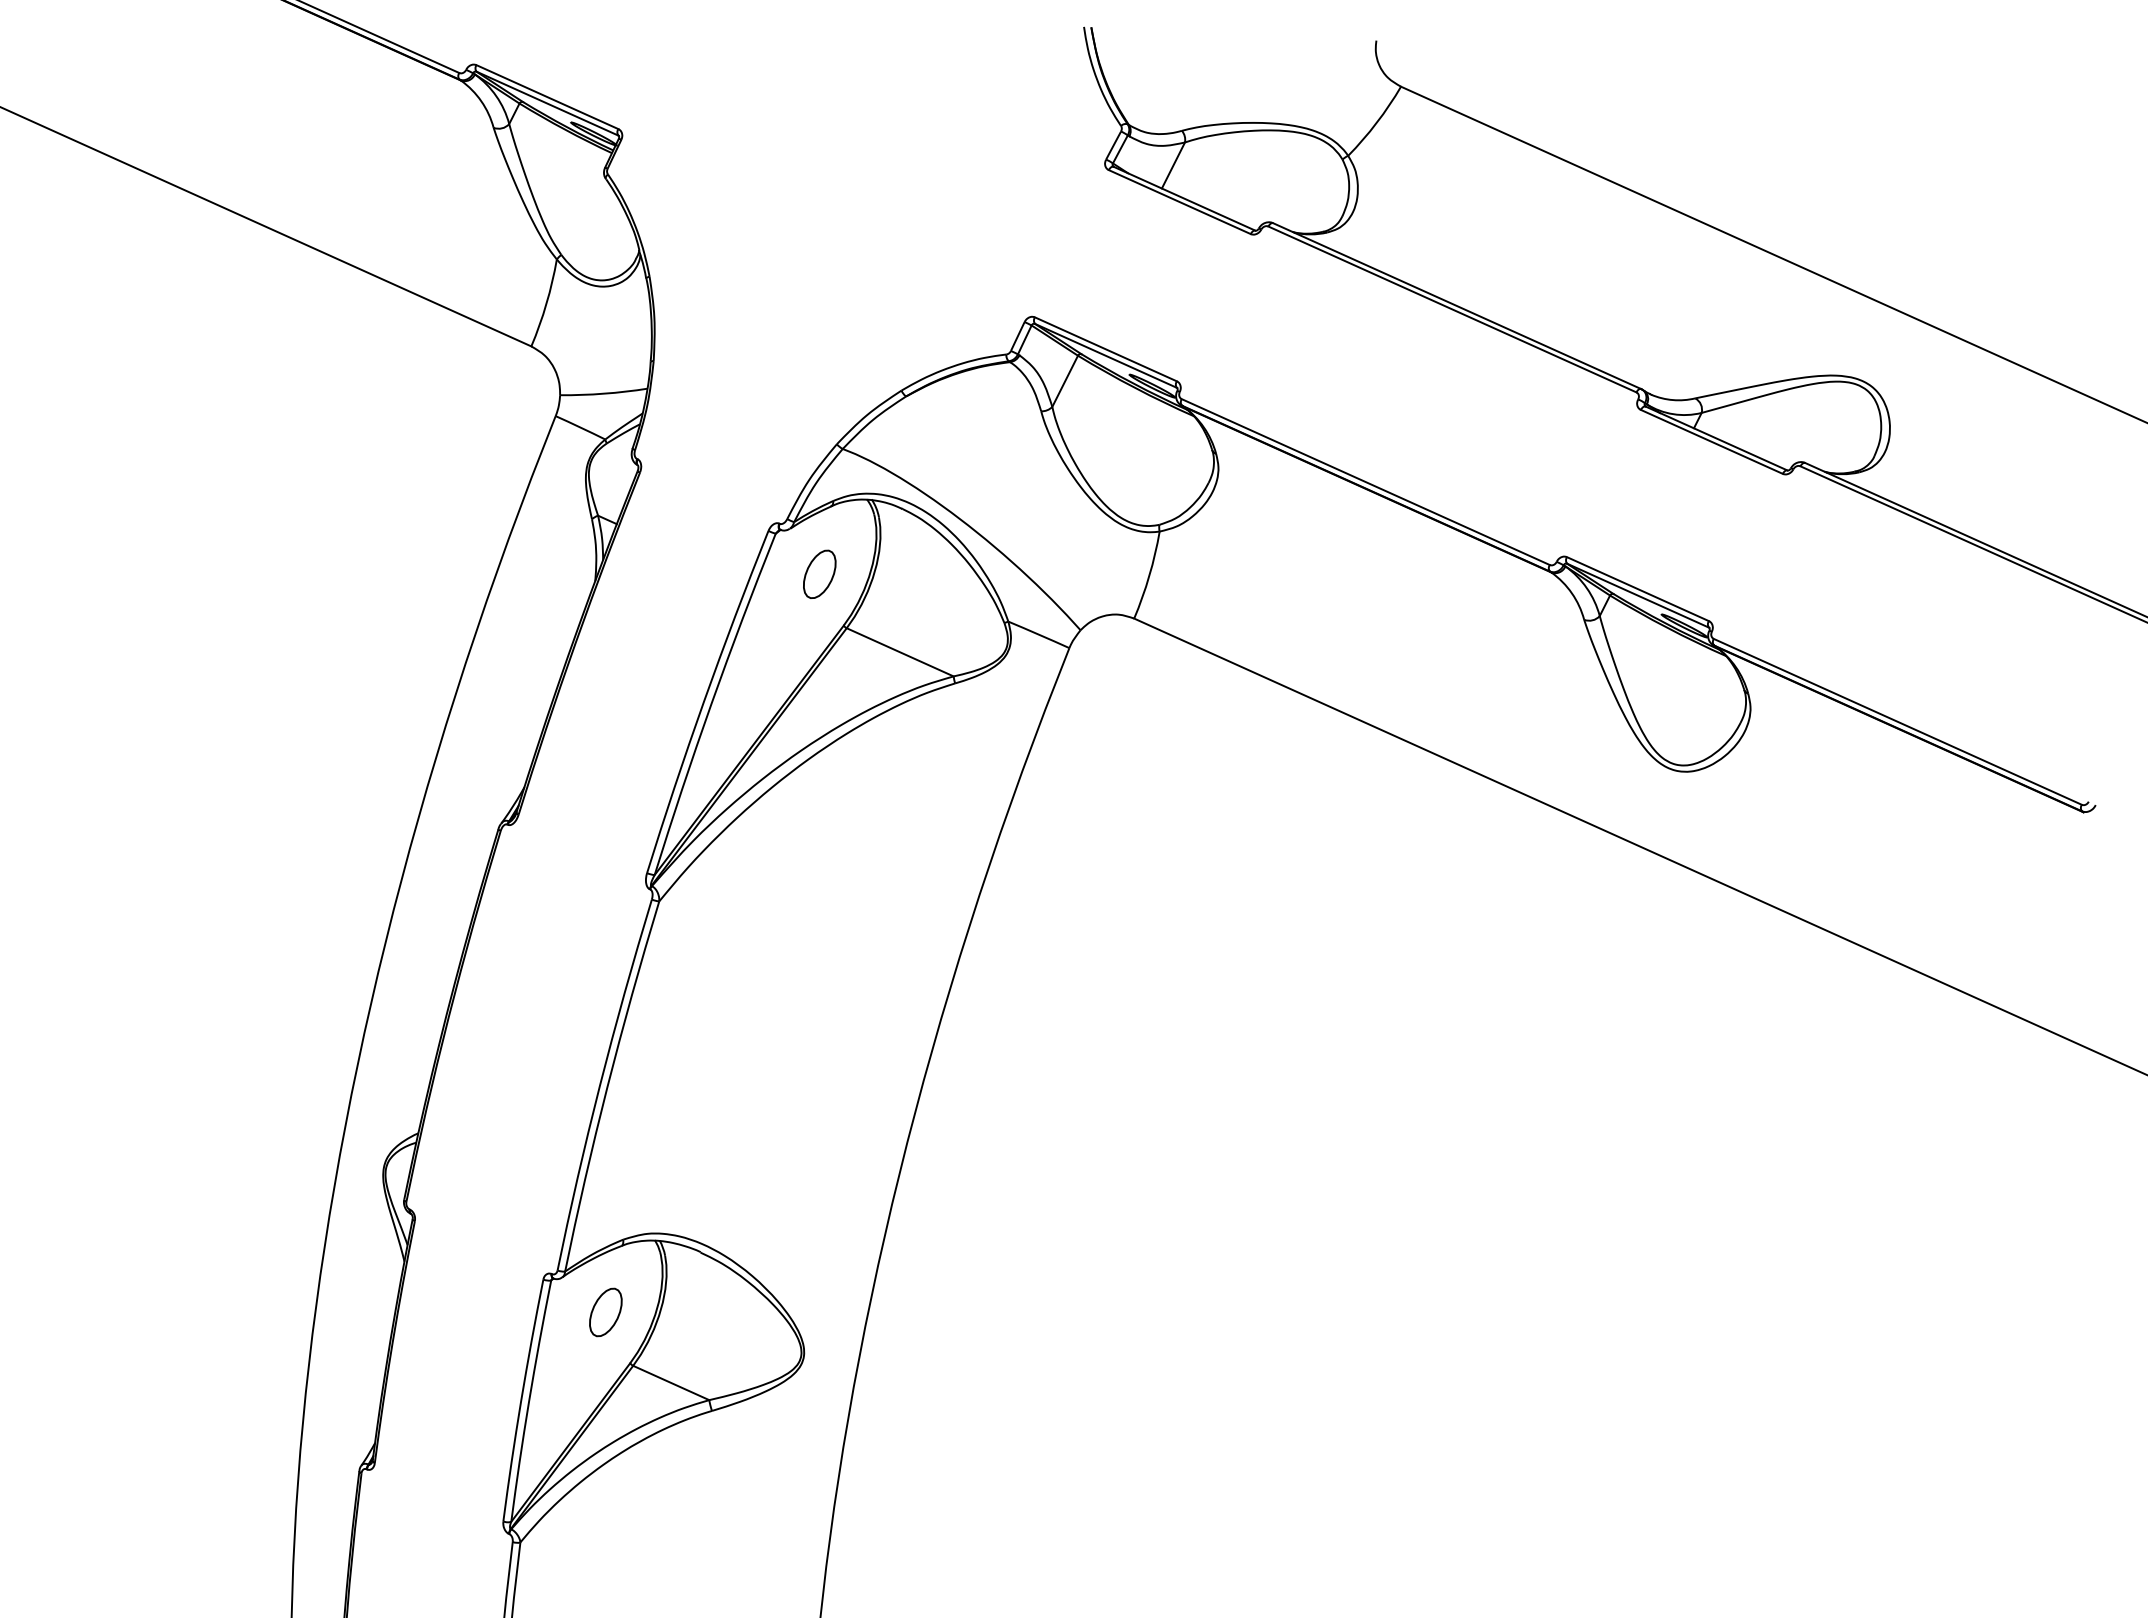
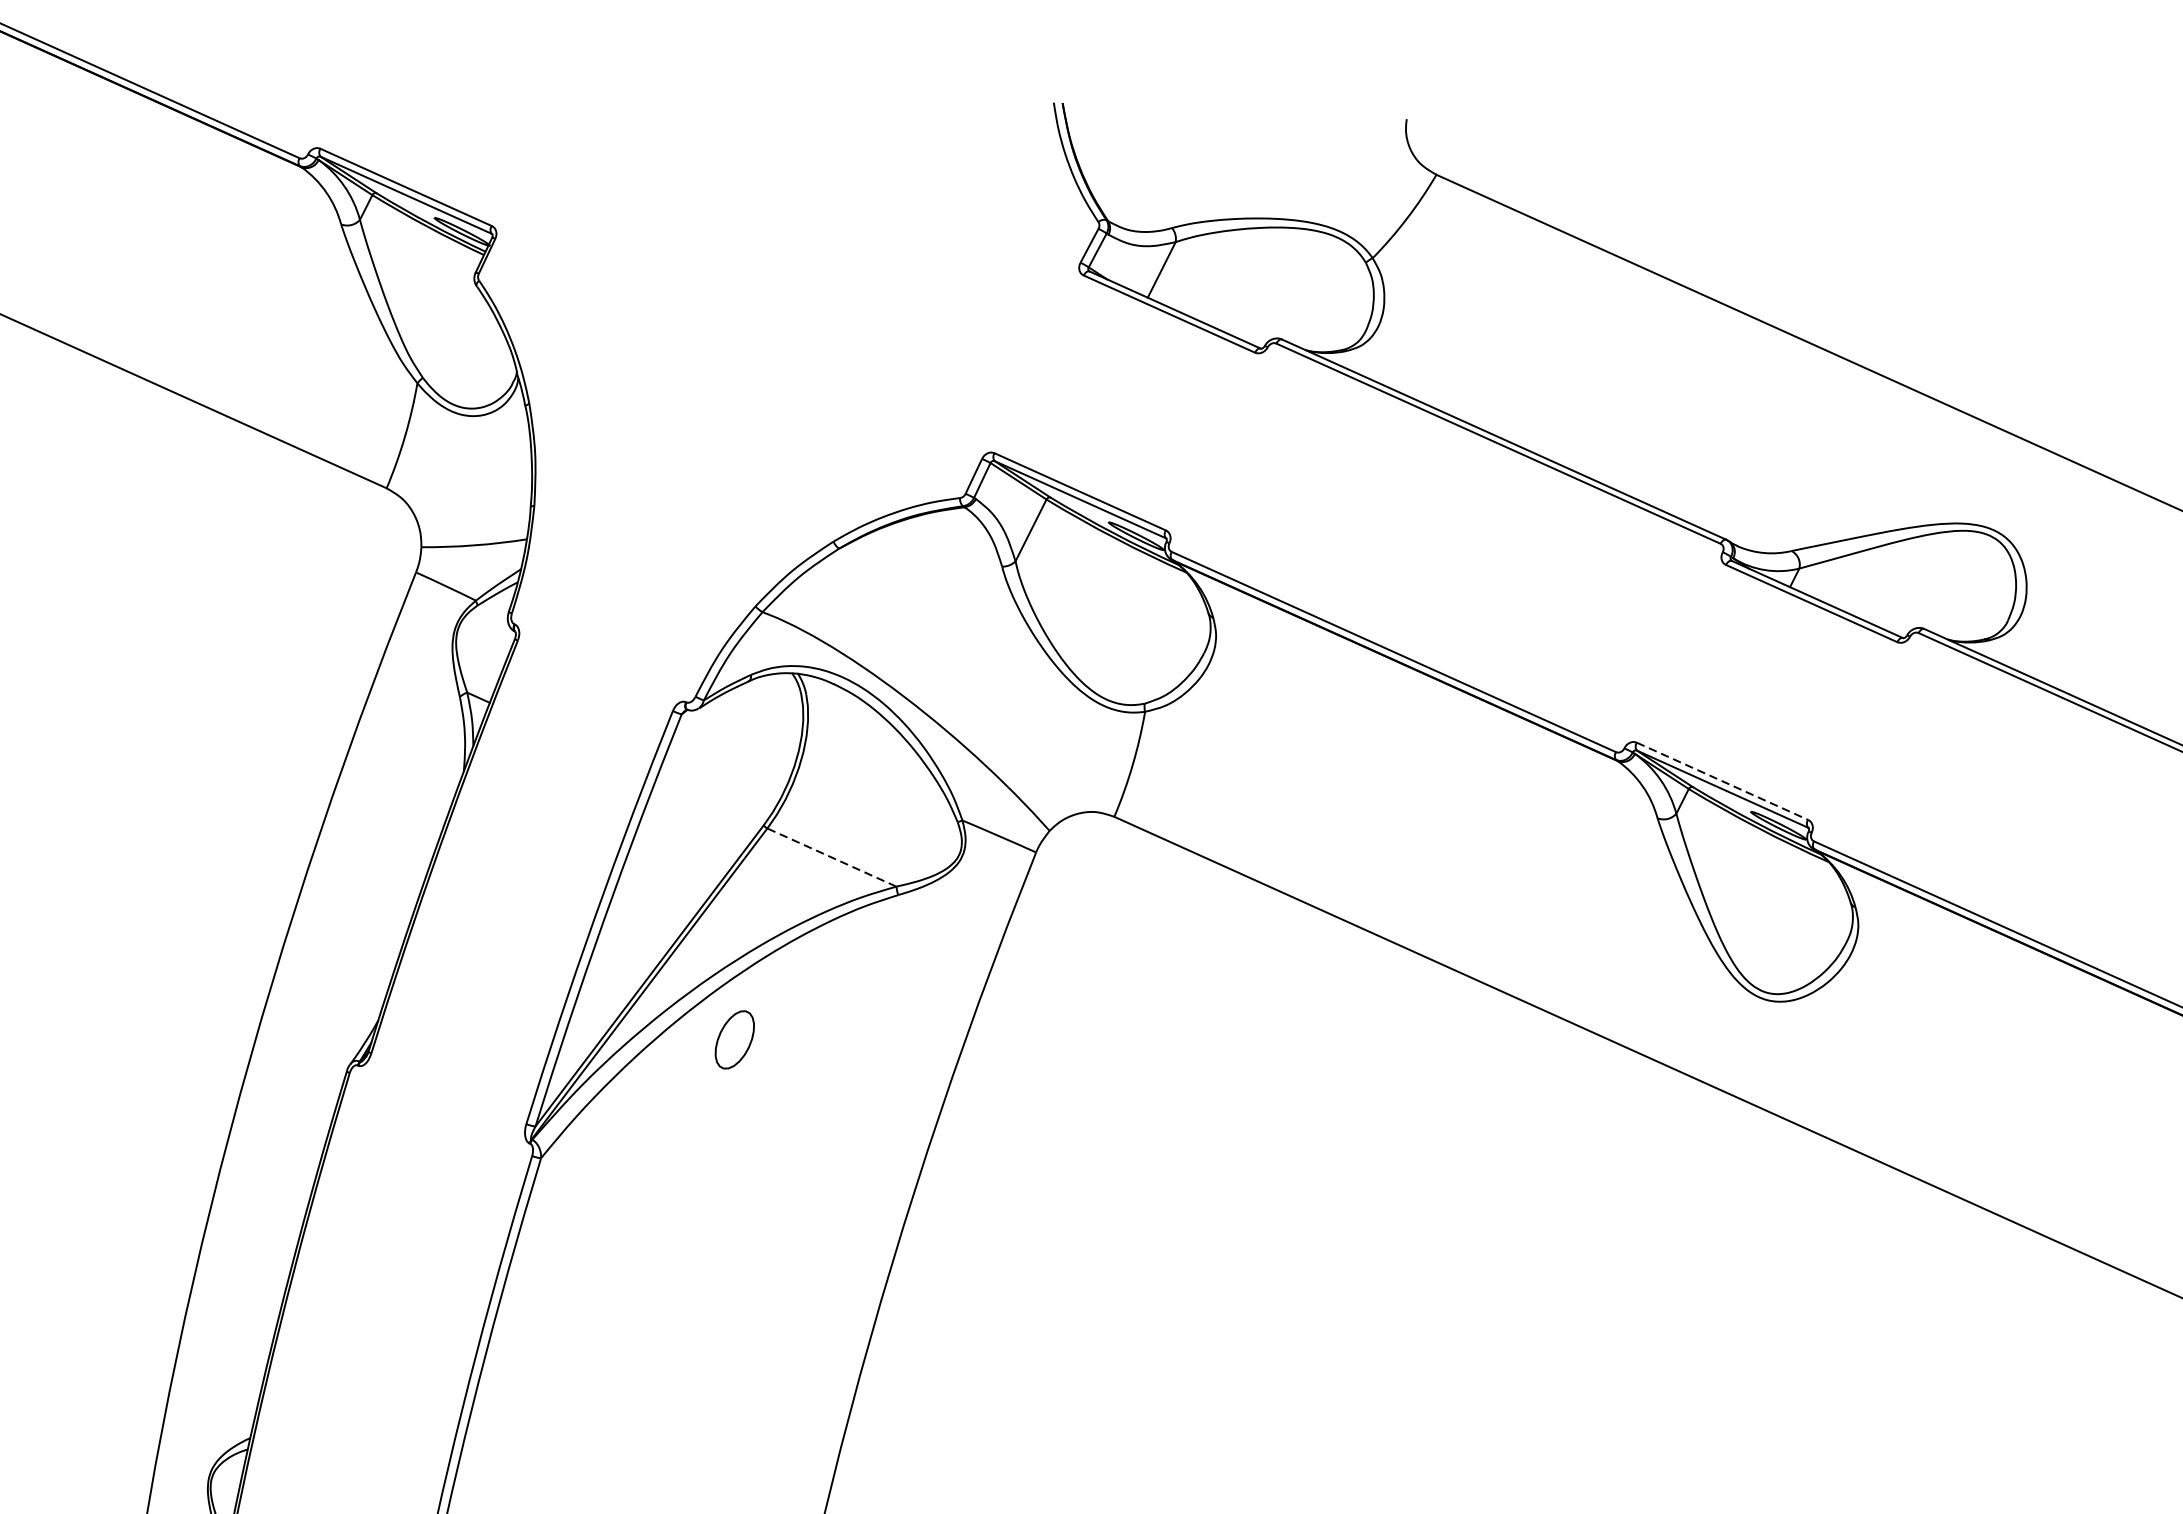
part: (819, 573) -> (734, 1038), moved
line: (1637, 589) -> (1721, 781), solid -> dashed
line: (900, 652) -> (832, 857), solid -> dashed

